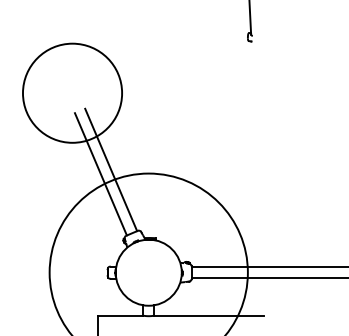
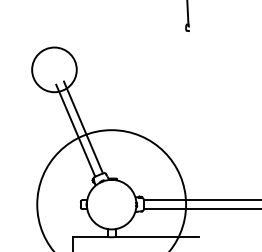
circle: (72, 92) -> (54, 69), size x0.6

